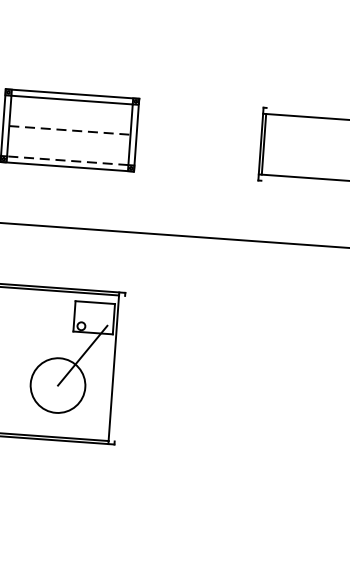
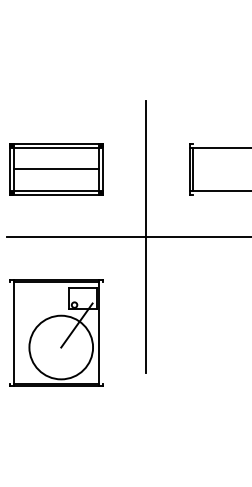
line: (70, 130) -> (57, 169), dashed -> solid
line: (67, 160) -> (56, 190), dashed -> solid
line: (189, 236) -> (145, 237), added
circle: (58, 385) -> (61, 347), size x1.67

